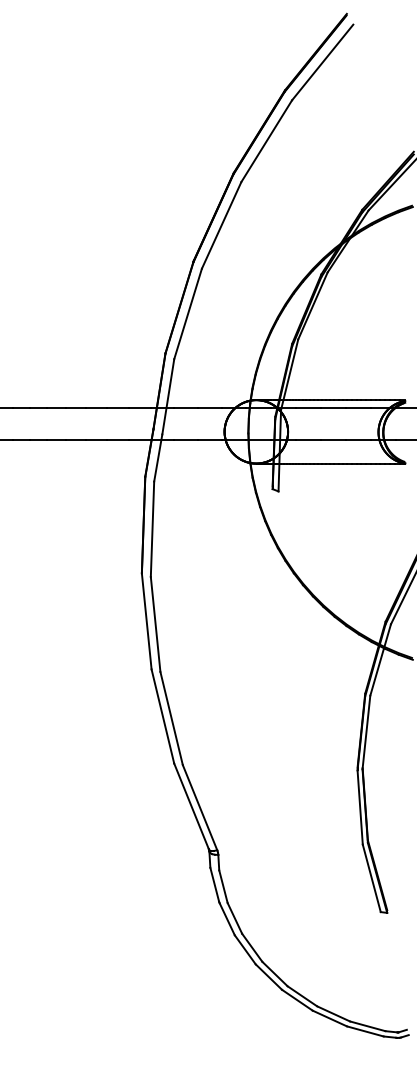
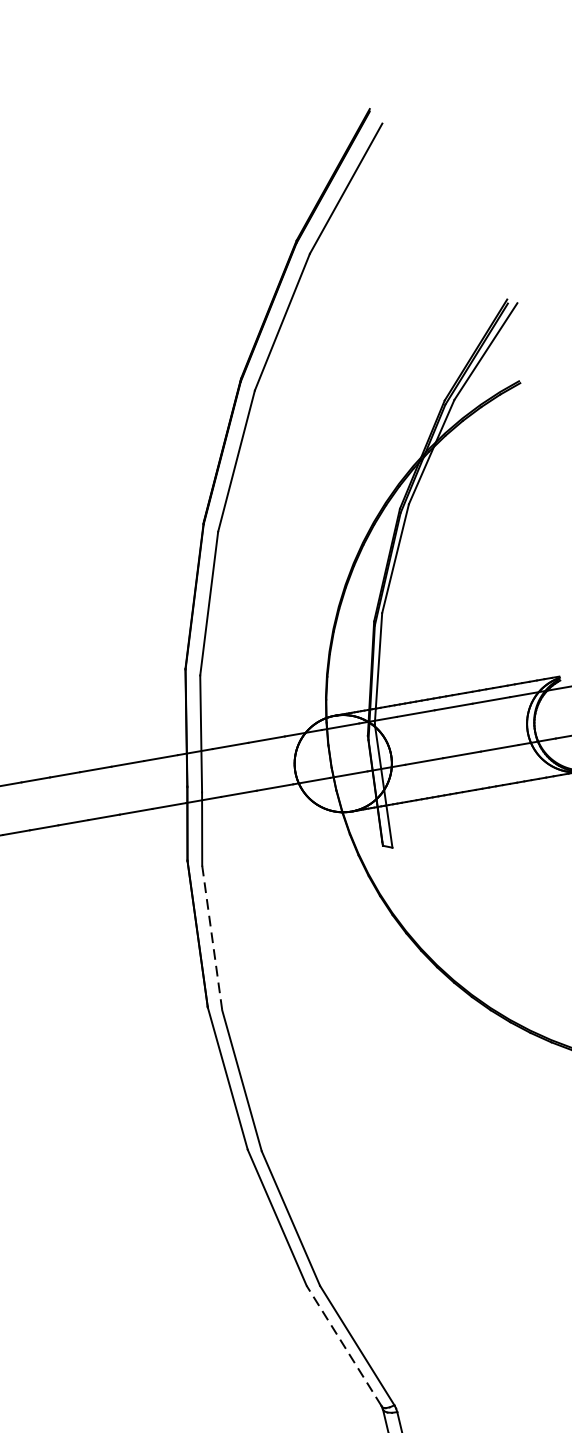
line: (152, 529) -> (212, 938), solid -> dashed
line: (191, 805) -> (343, 1344), solid -> dashed

